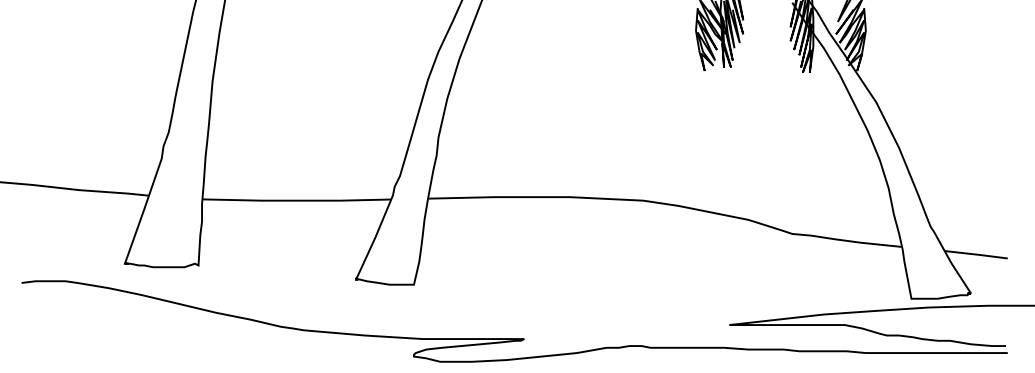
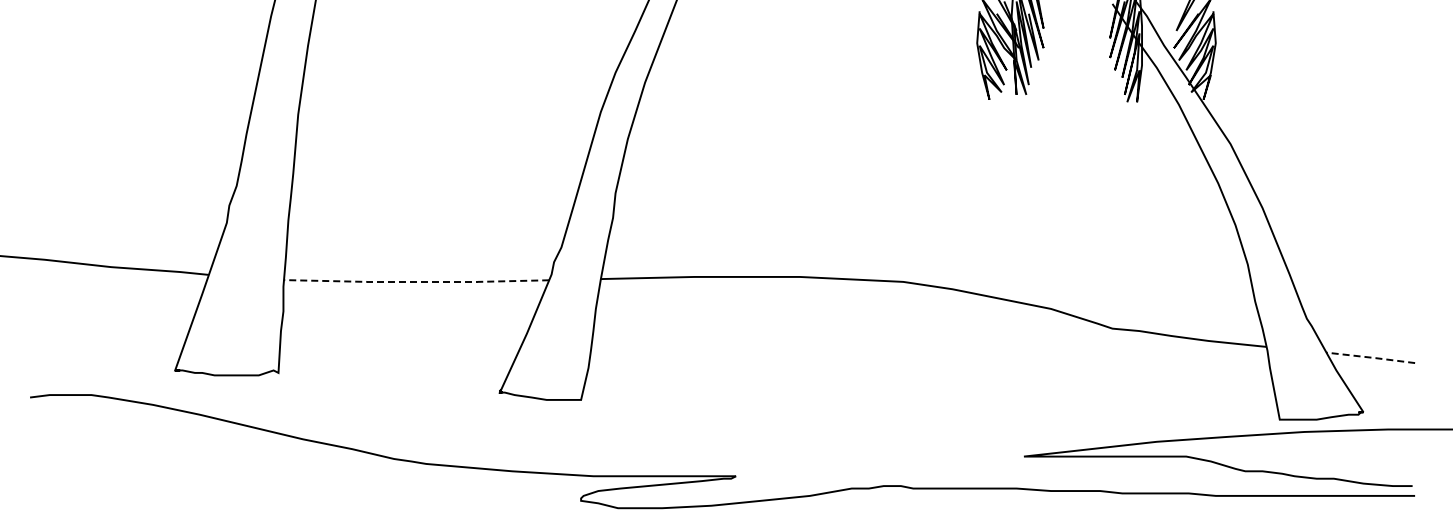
line: (296, 200) -> (415, 281), solid -> dashed
line: (976, 254) -> (1370, 357), solid -> dashed

